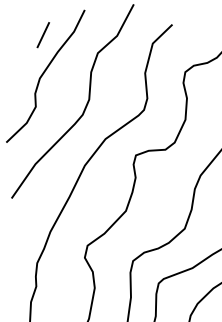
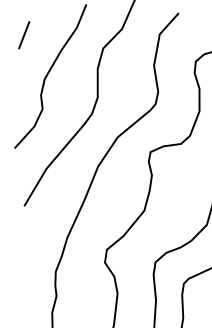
line: (42, 35) -> (23, 35), moved

